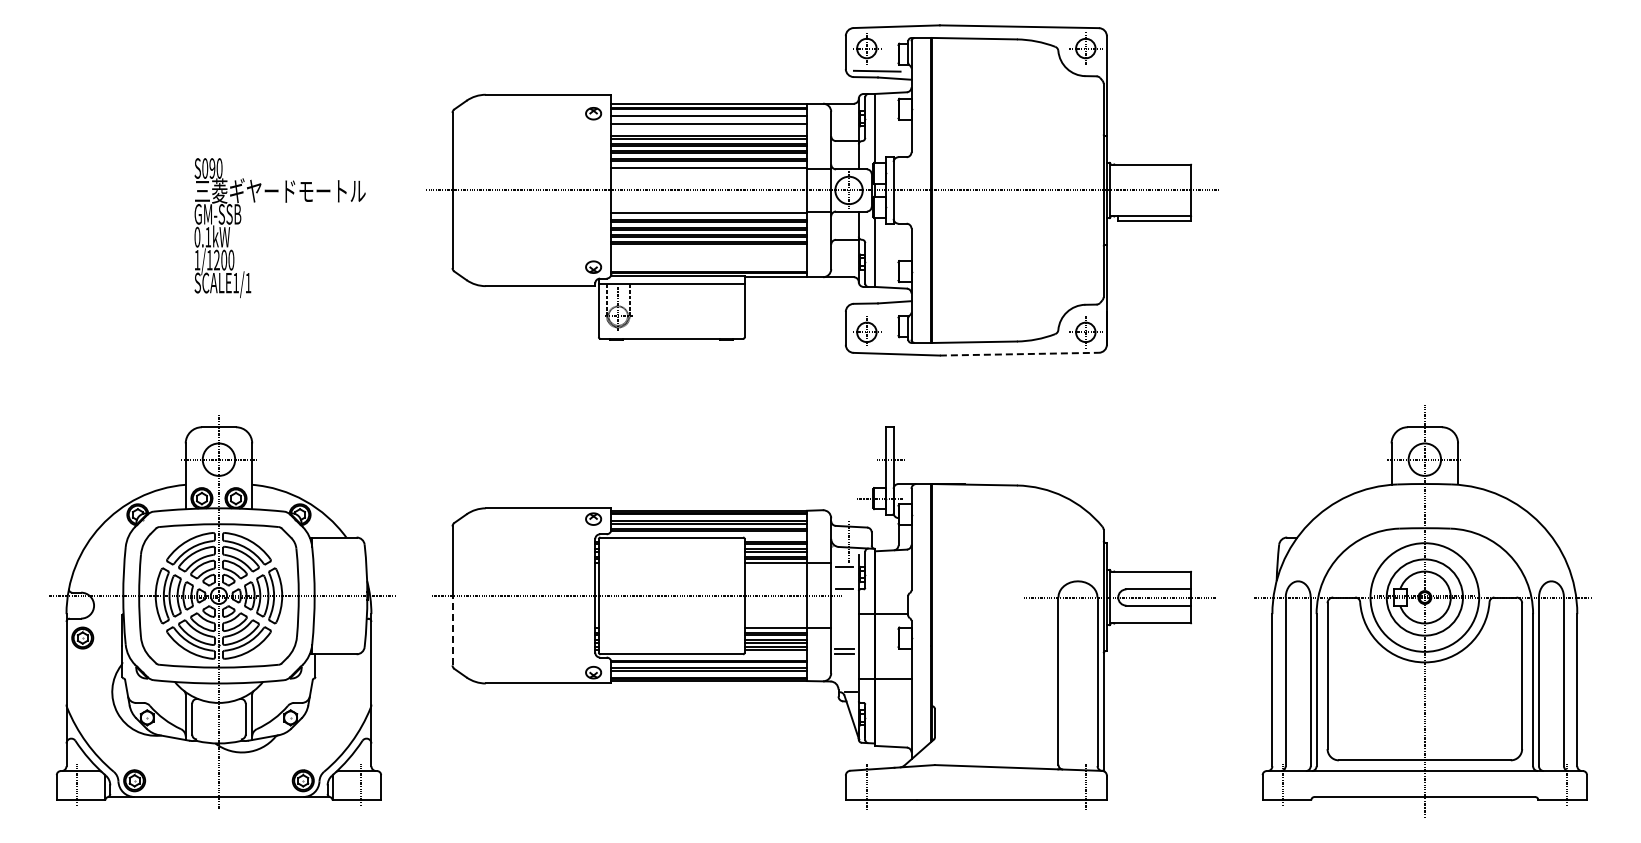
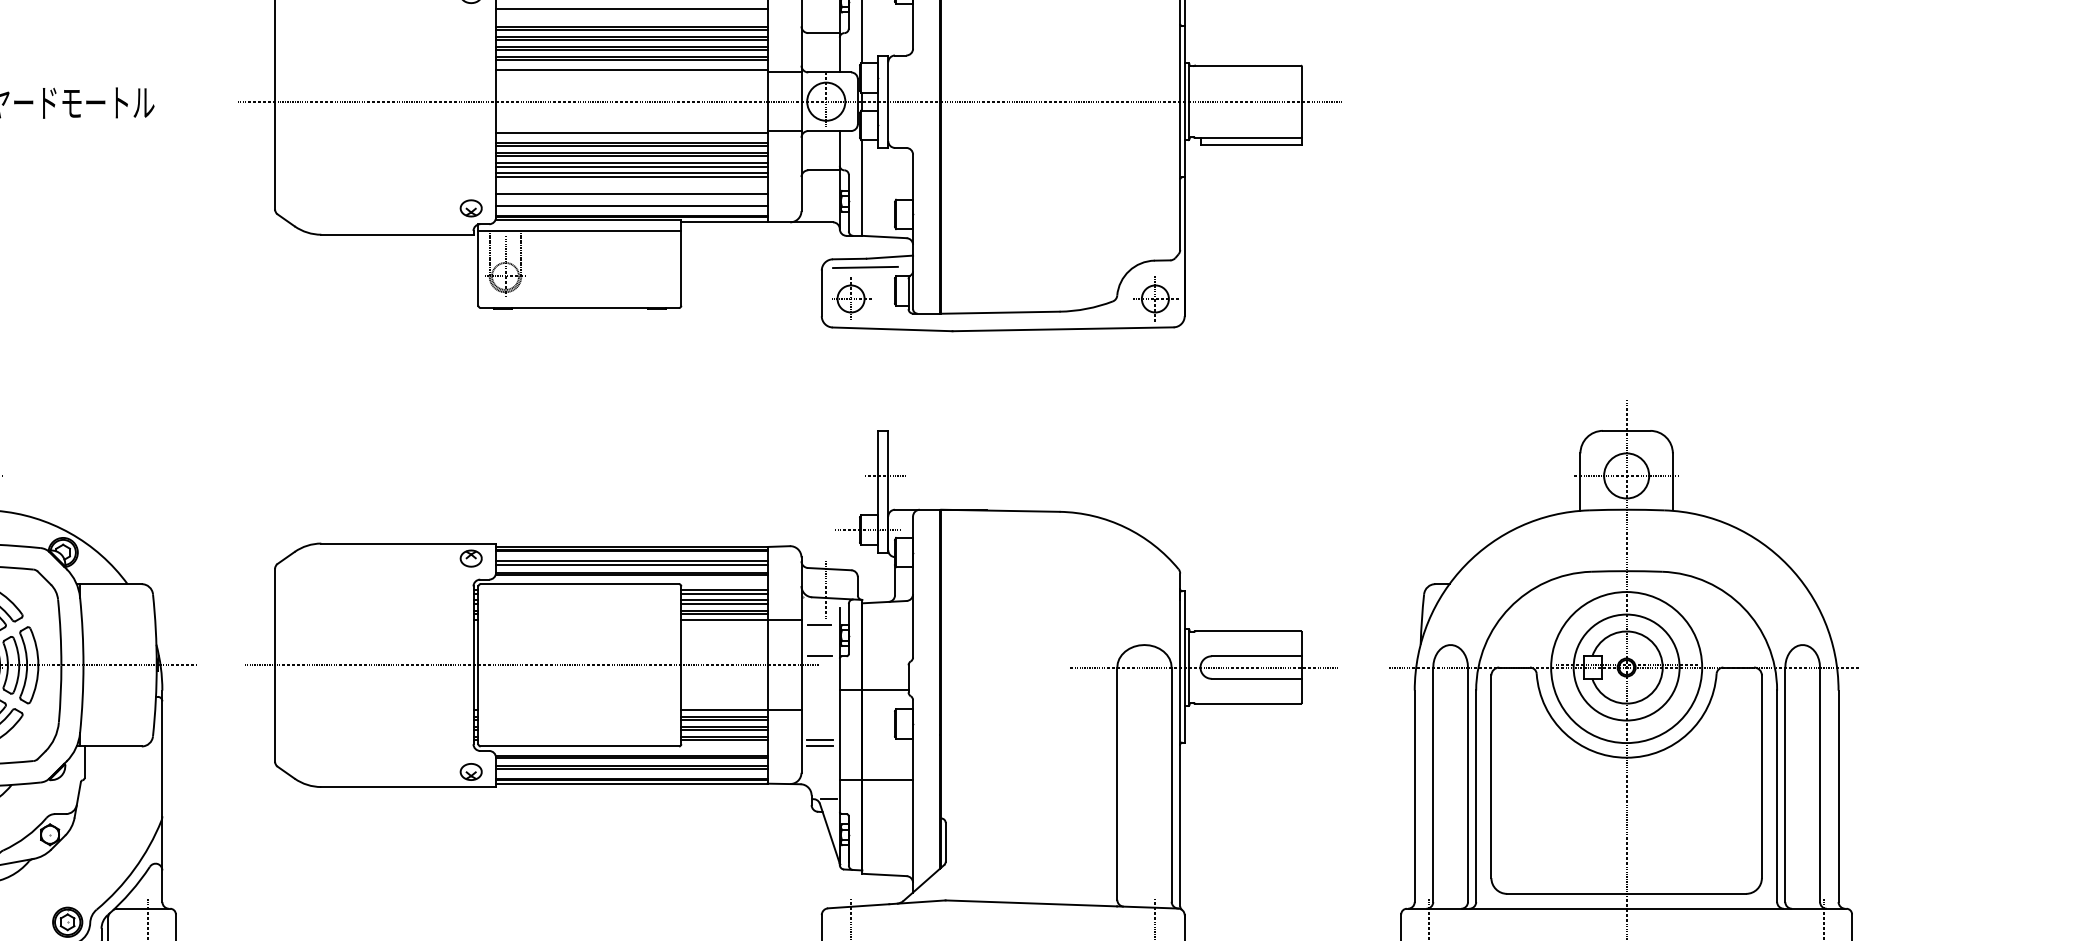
line: (708, 257) -> (630, 194), added
line: (708, 265) -> (630, 206), added
line: (876, 309) -> (864, 267), added
line: (1019, 354) -> (1063, 329), dashed -> solid
line: (452, 630) -> (275, 713), dashed -> solid

